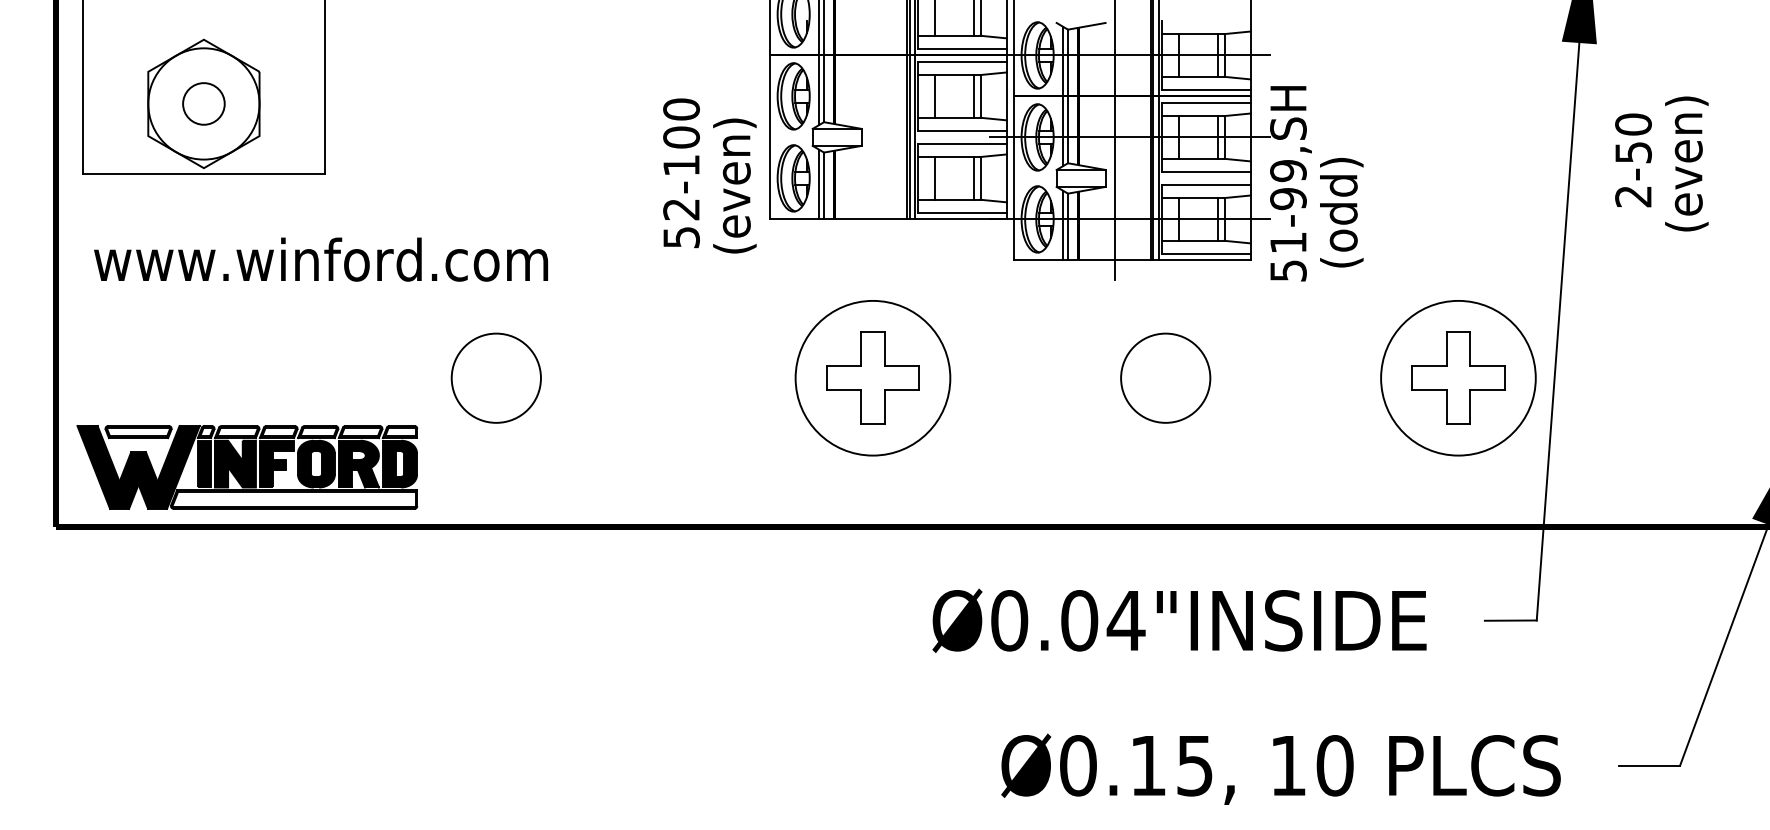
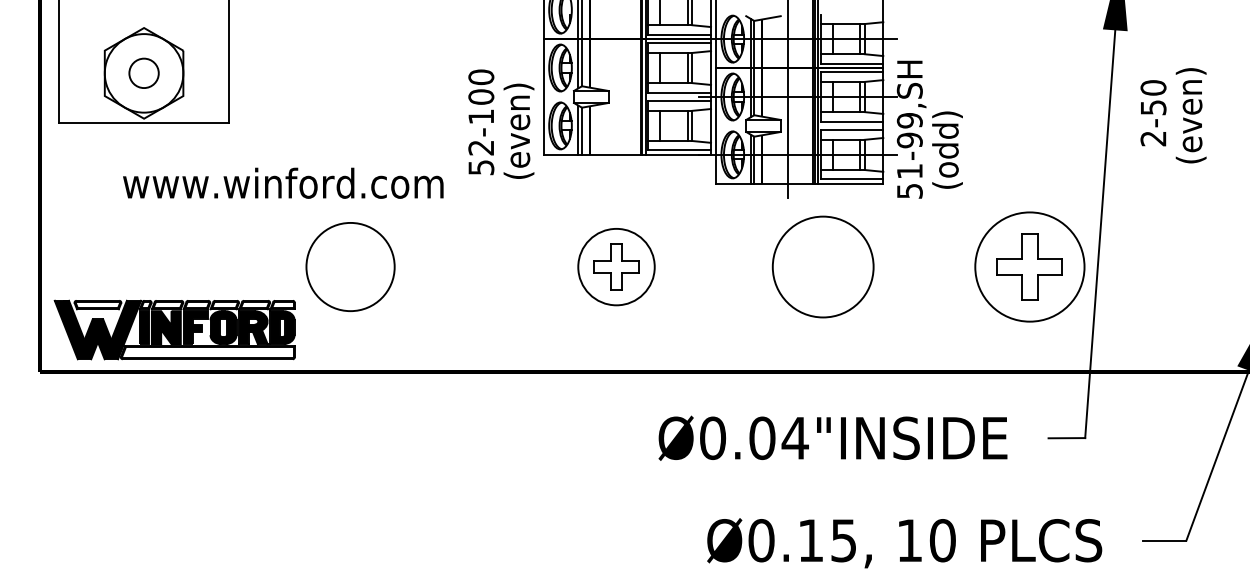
text: (321, 259) -> (283, 183), moved
circle: (495, 377) -> (349, 266), size x1.4
circle: (1165, 377) -> (823, 266), size x1.6
part: (872, 378) -> (616, 267), size x0.7

